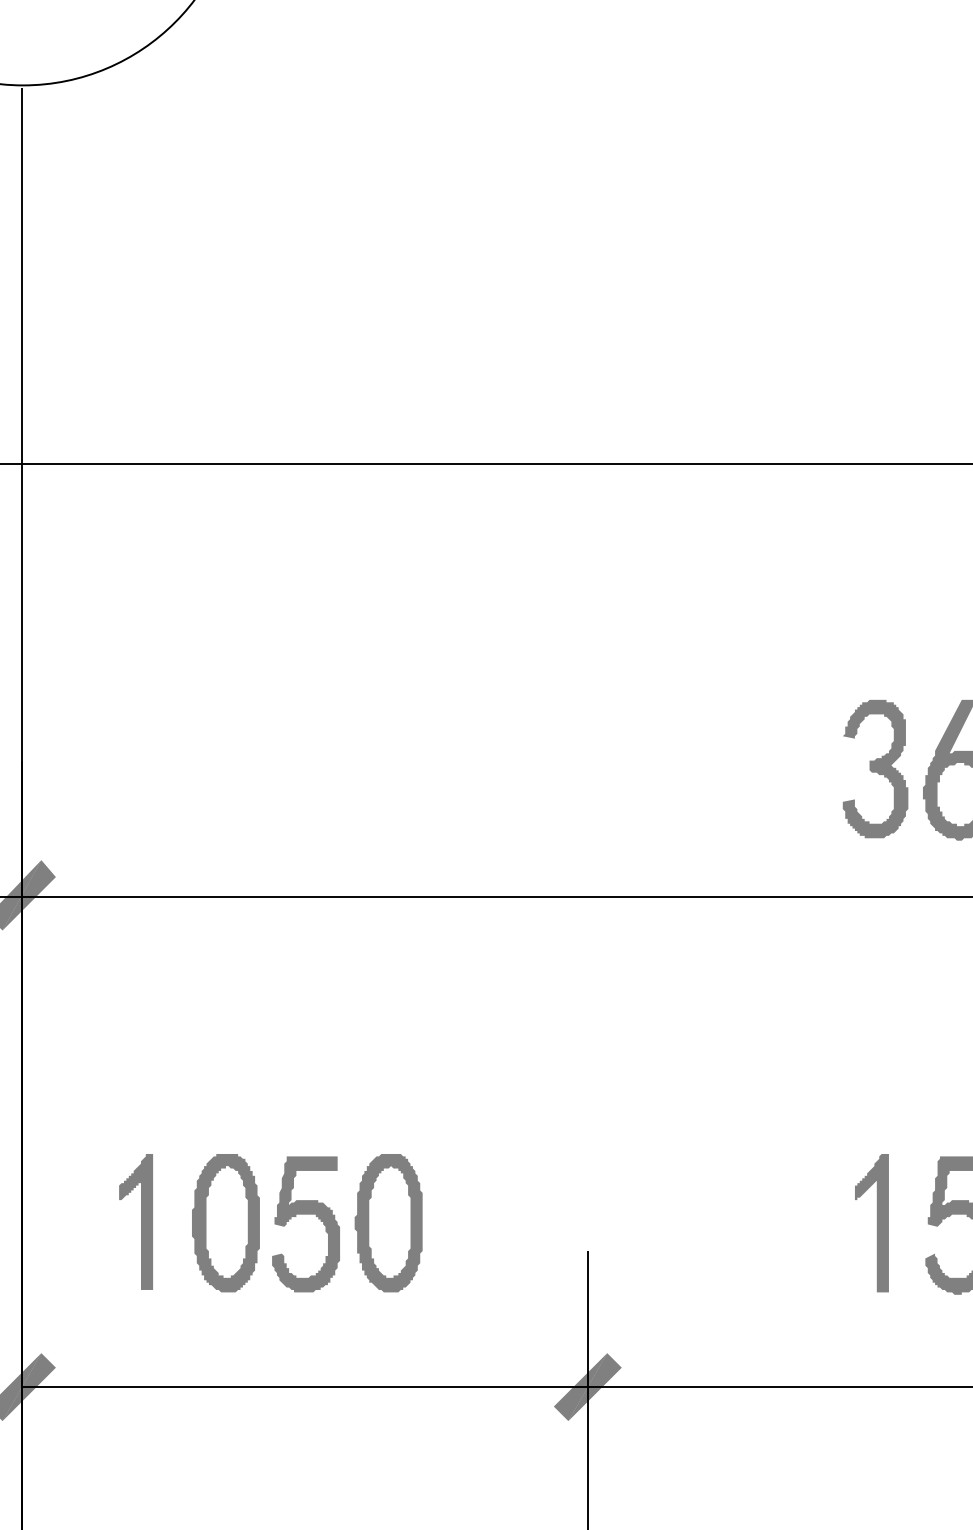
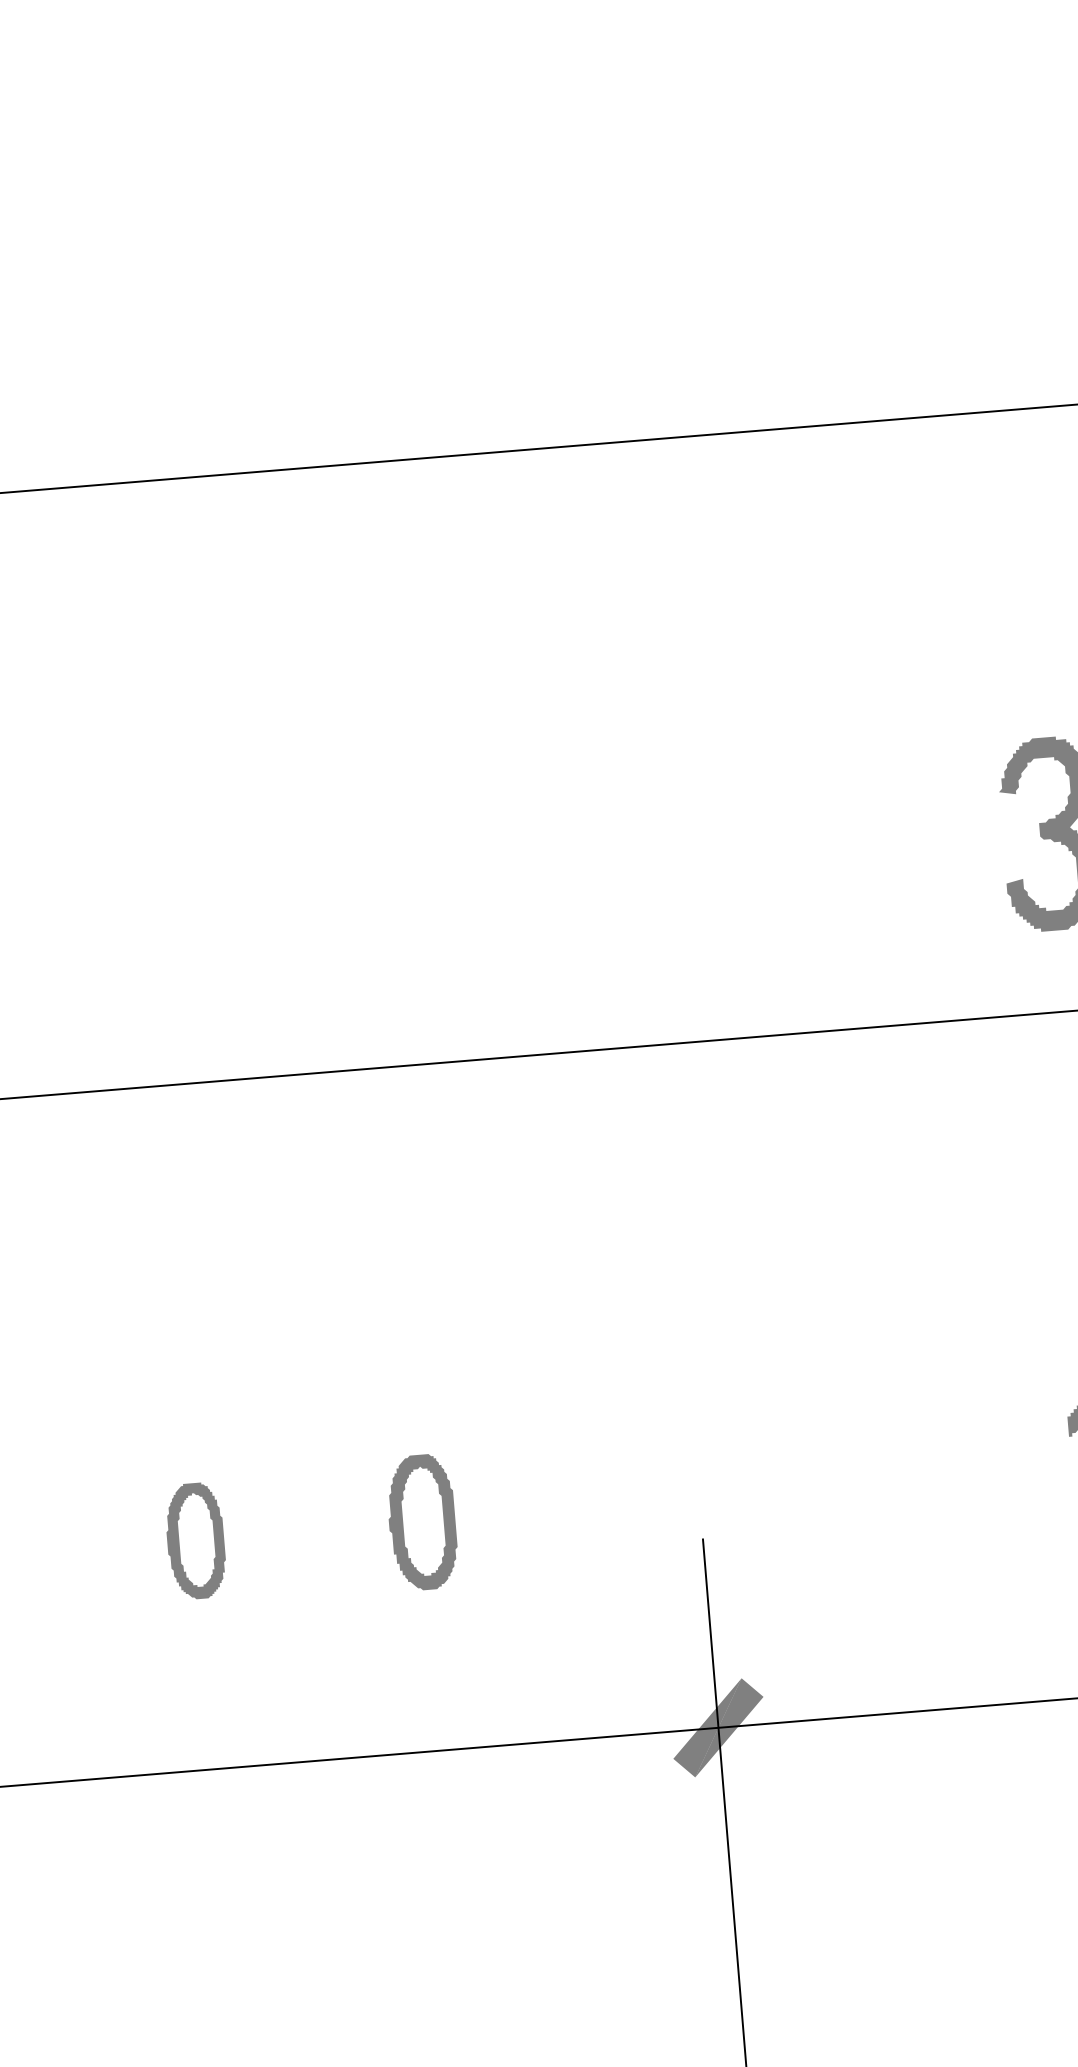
part: (305, 1214) -> (305, 1519), removed
part: (135, 1221) -> (69, 1549), removed
part: (225, 1223) -> (195, 1541), size x0.6
part: (388, 1223) -> (422, 1522), size x0.7

